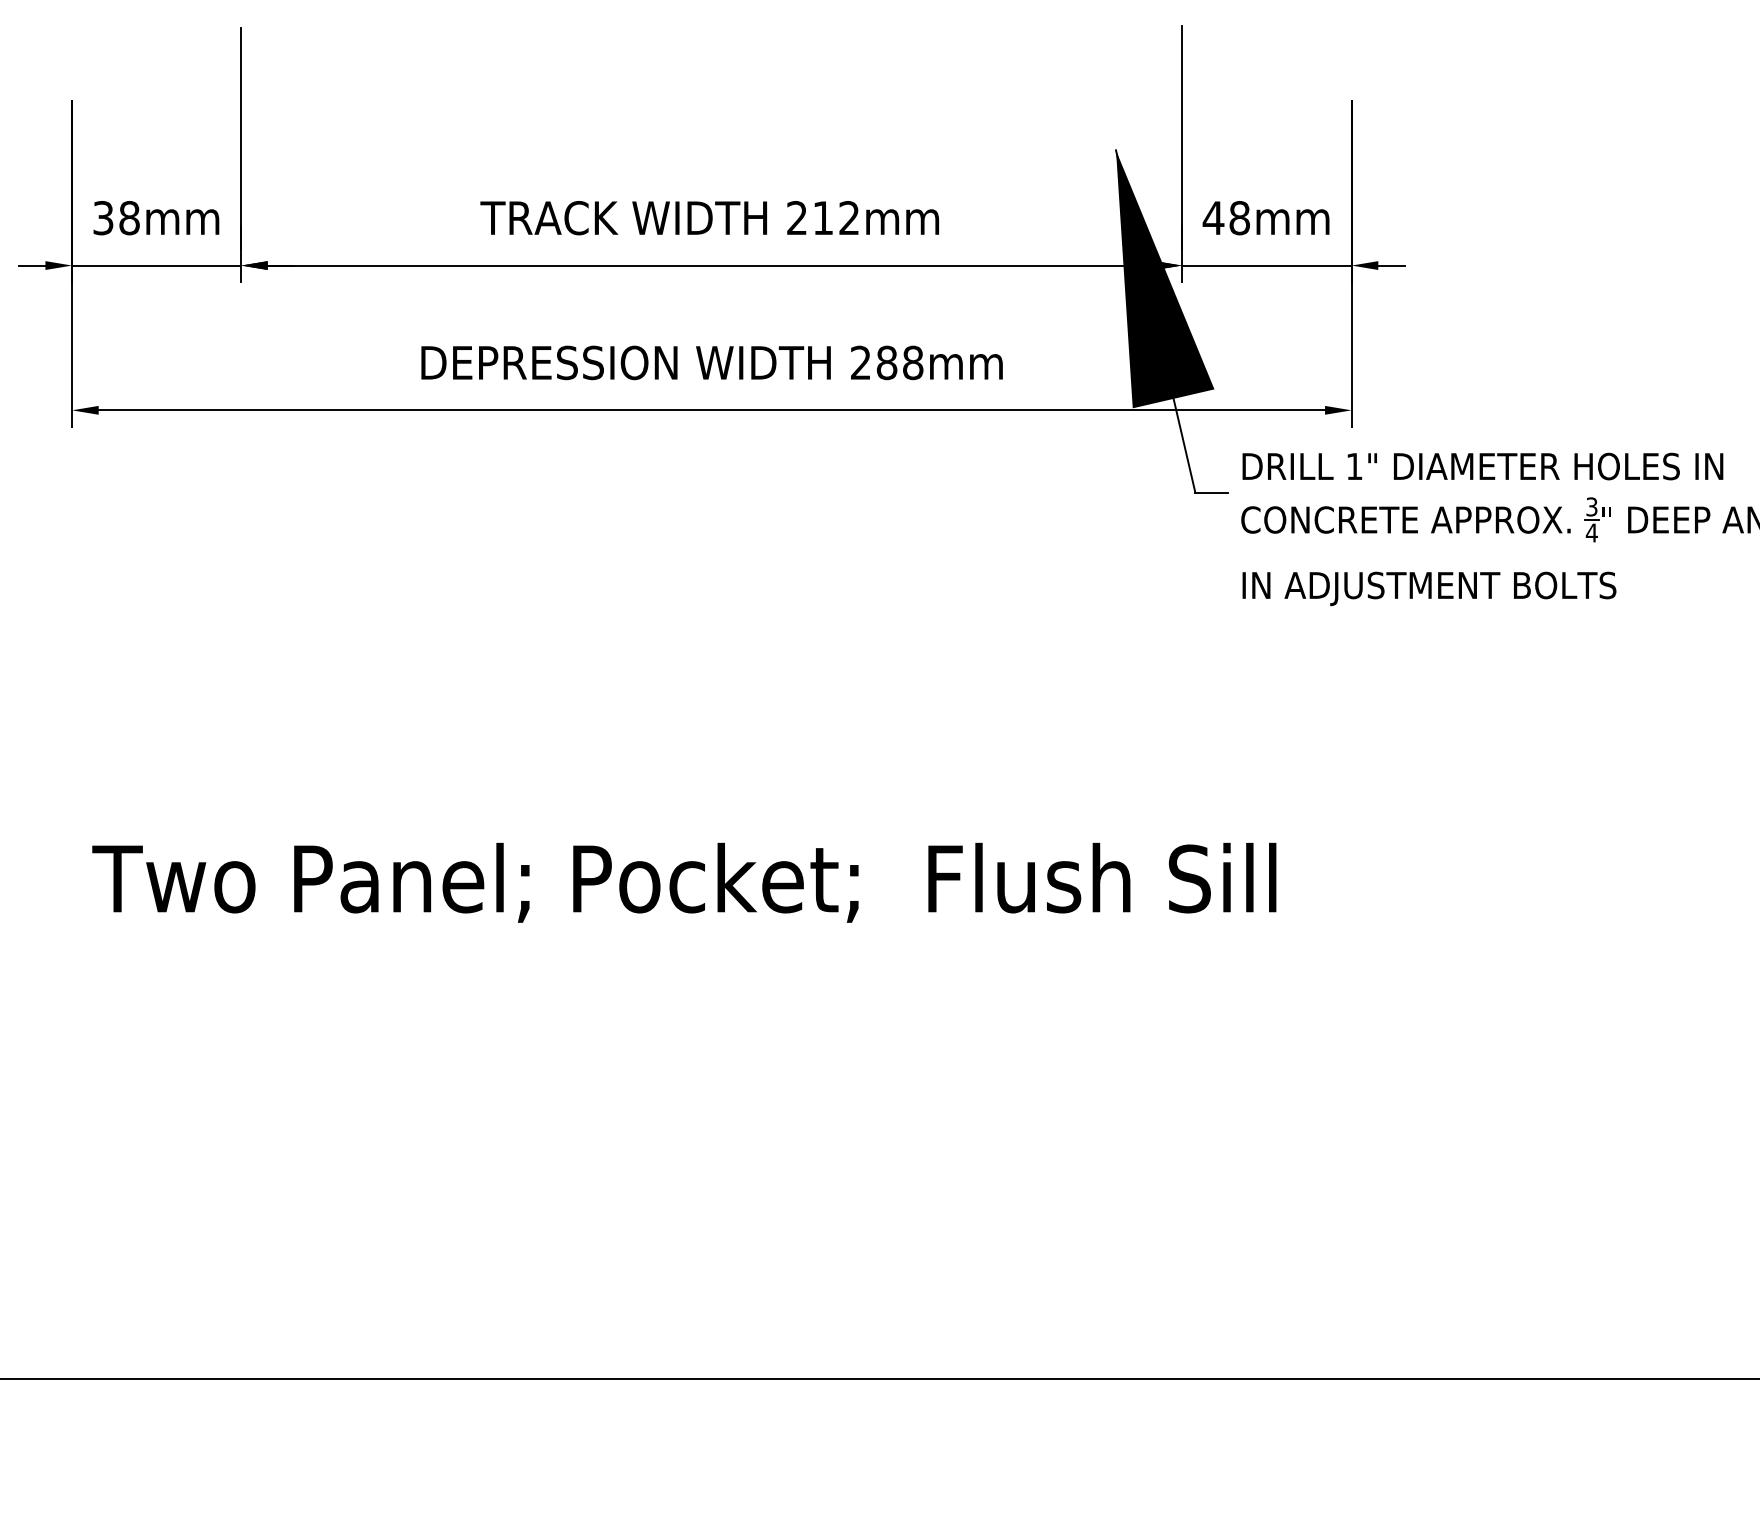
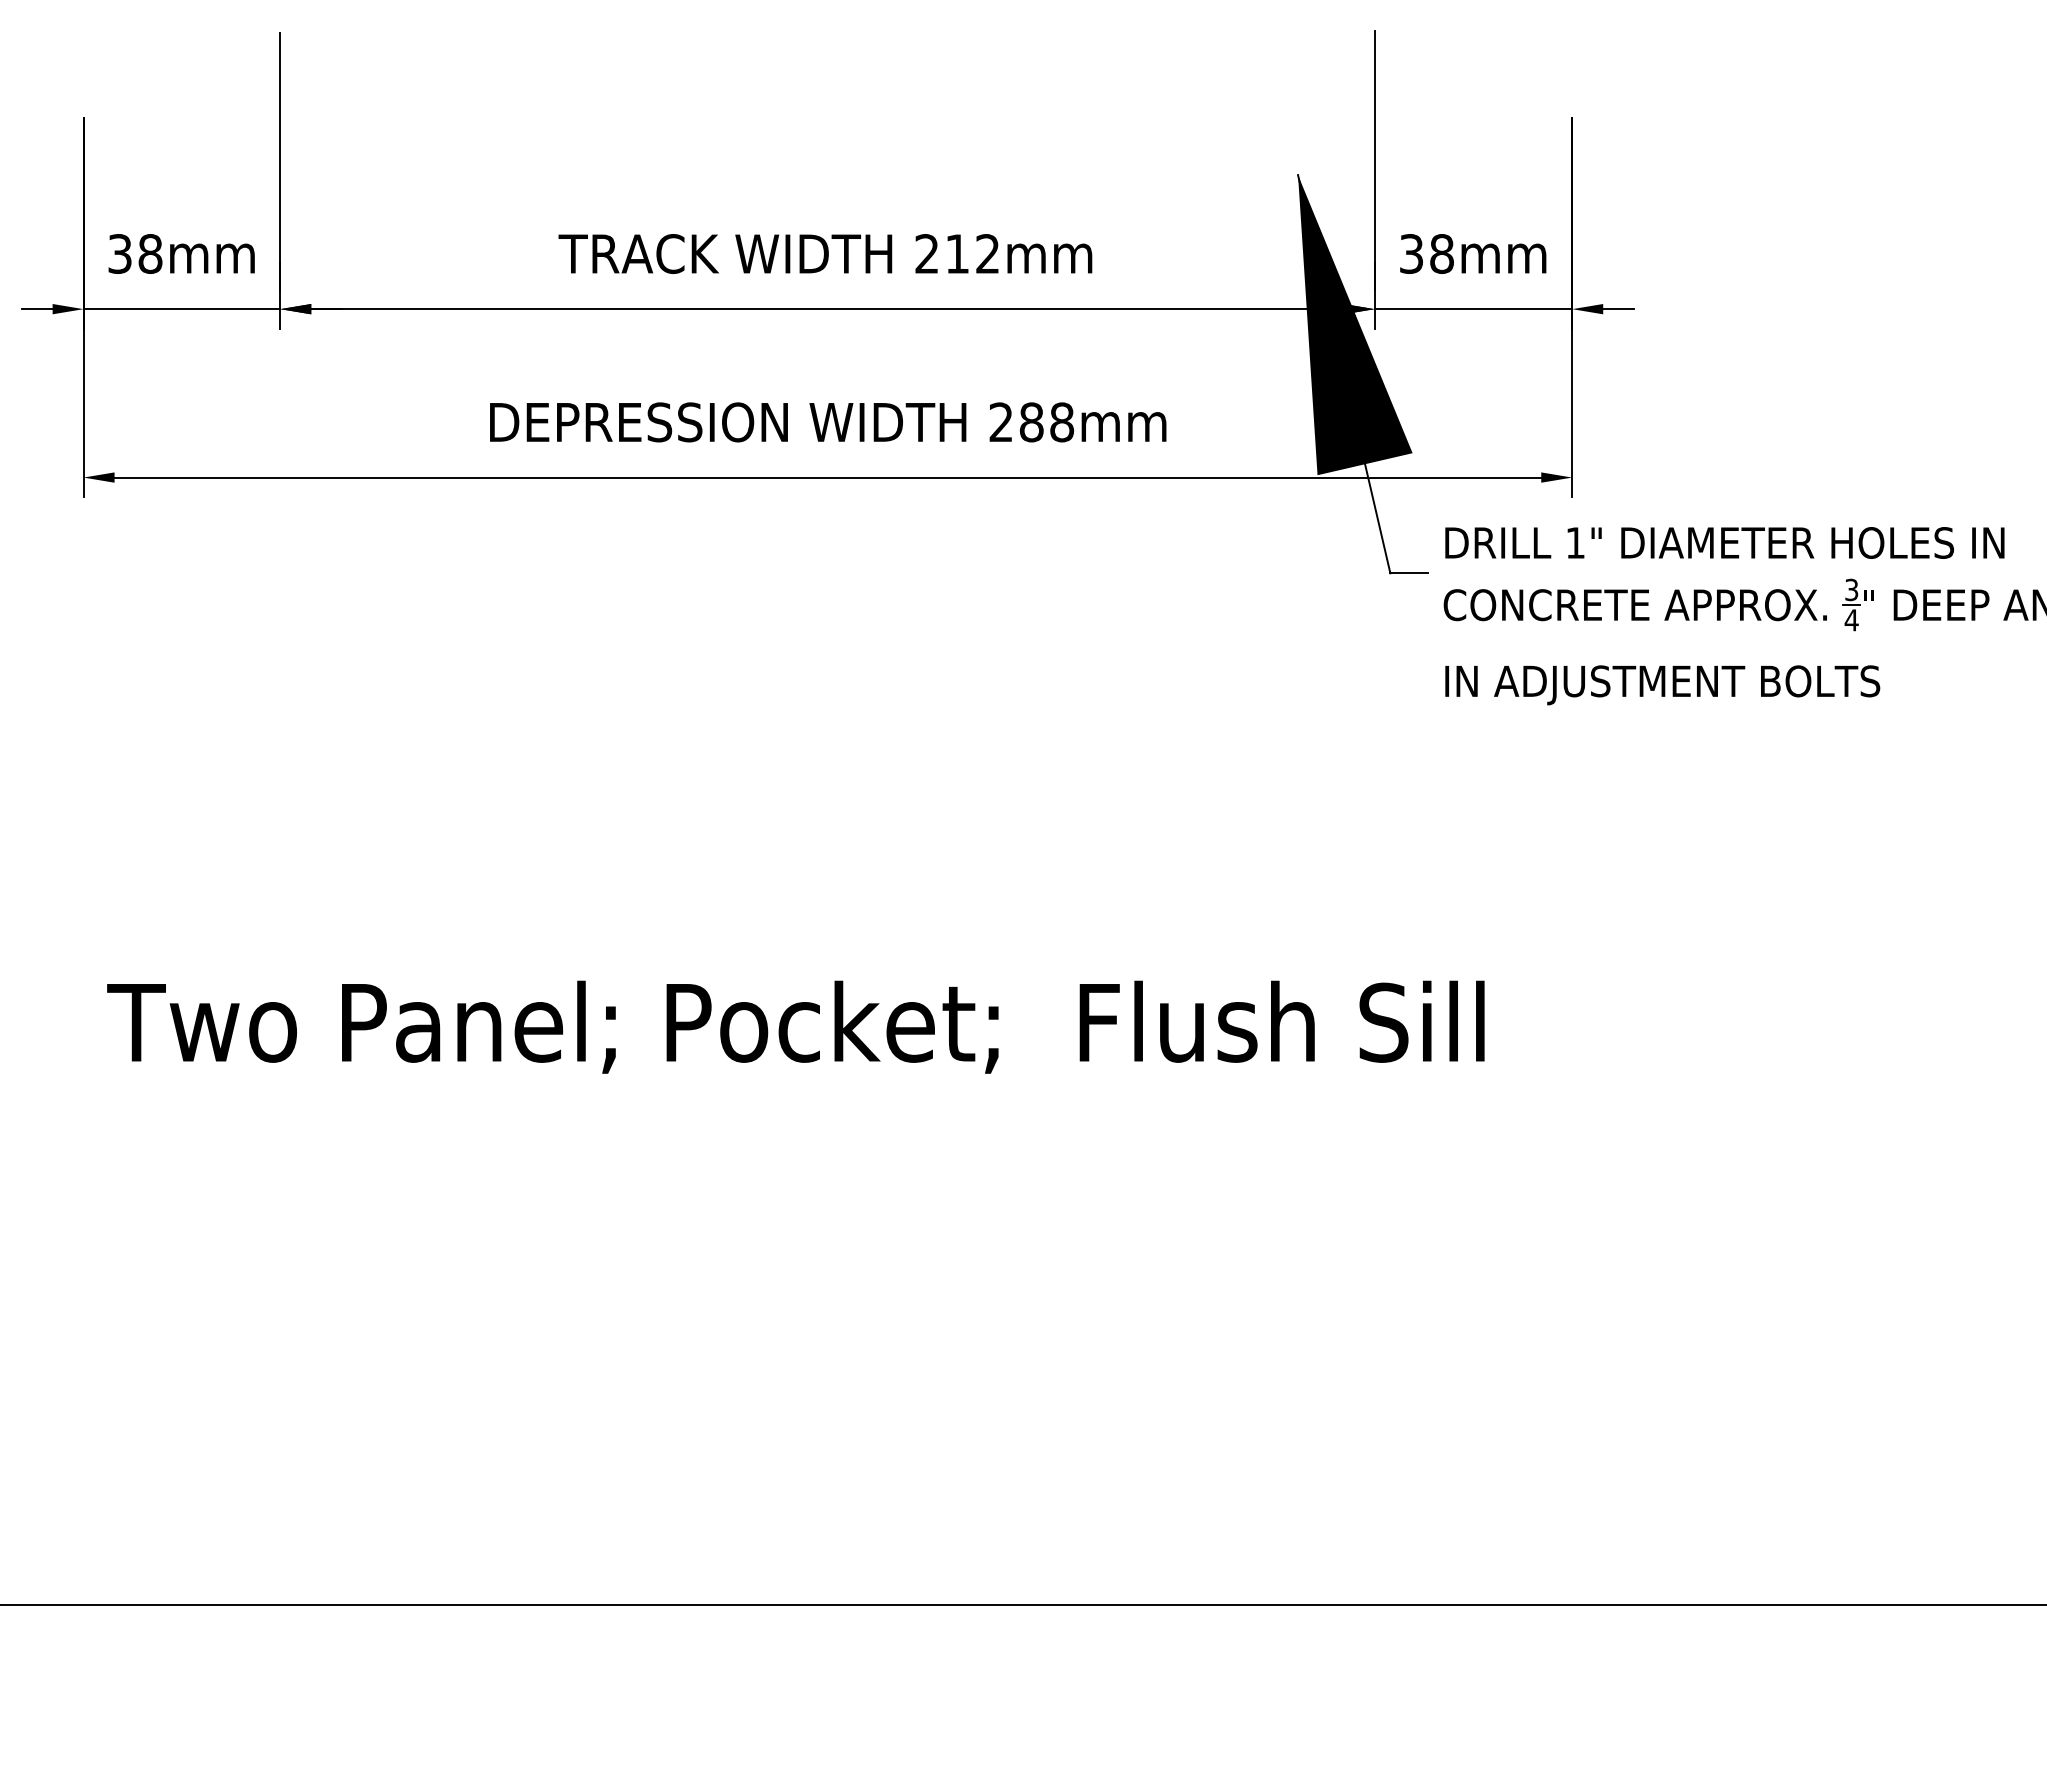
text: (1213, 217) -> (1411, 253), 48mm -> 38mm

